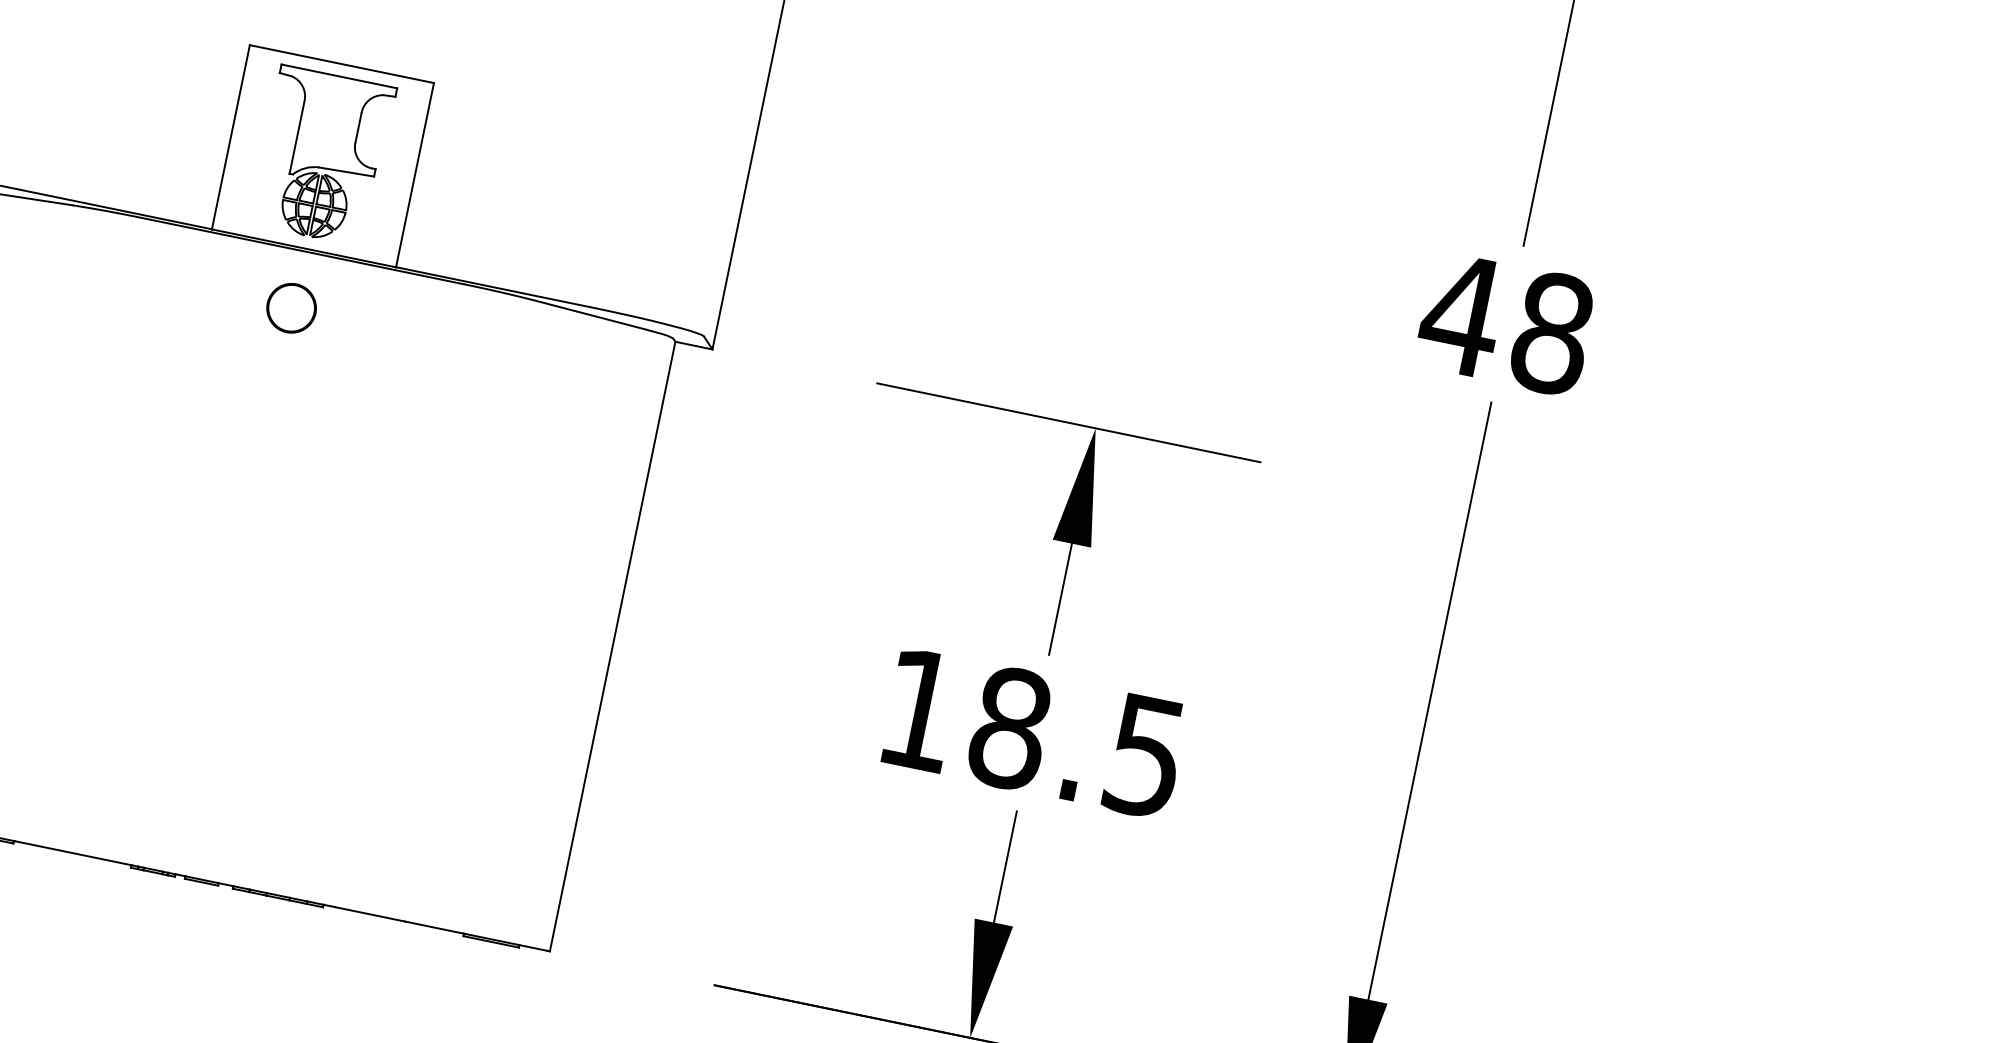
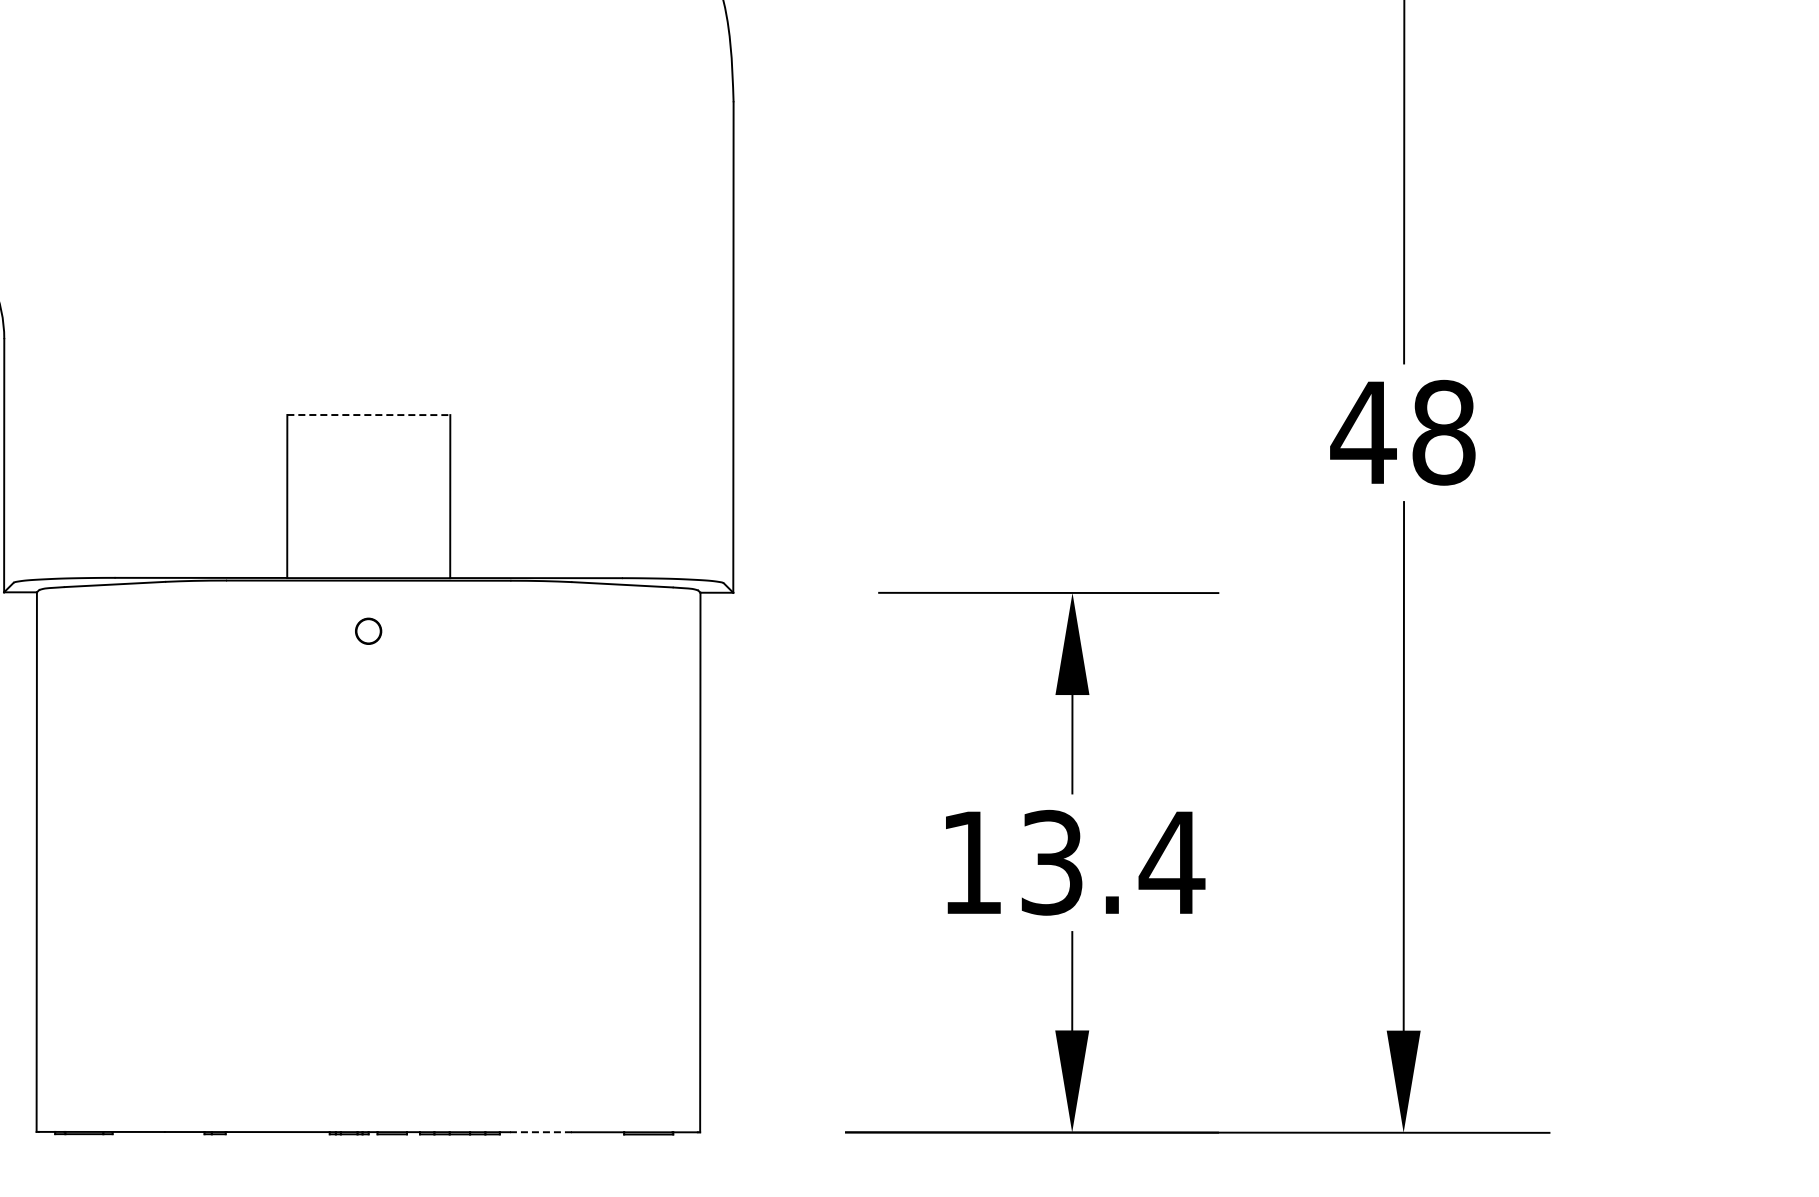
line: (342, 64) -> (369, 415), solid -> dashed
part: (322, 156) -> (368, 496), removed
circle: (291, 308) -> (368, 631), size x0.6
text: (1078, 742) -> (1112, 862), 18.5 -> 13.4
line: (369, 914) -> (540, 1132), solid -> dashed

